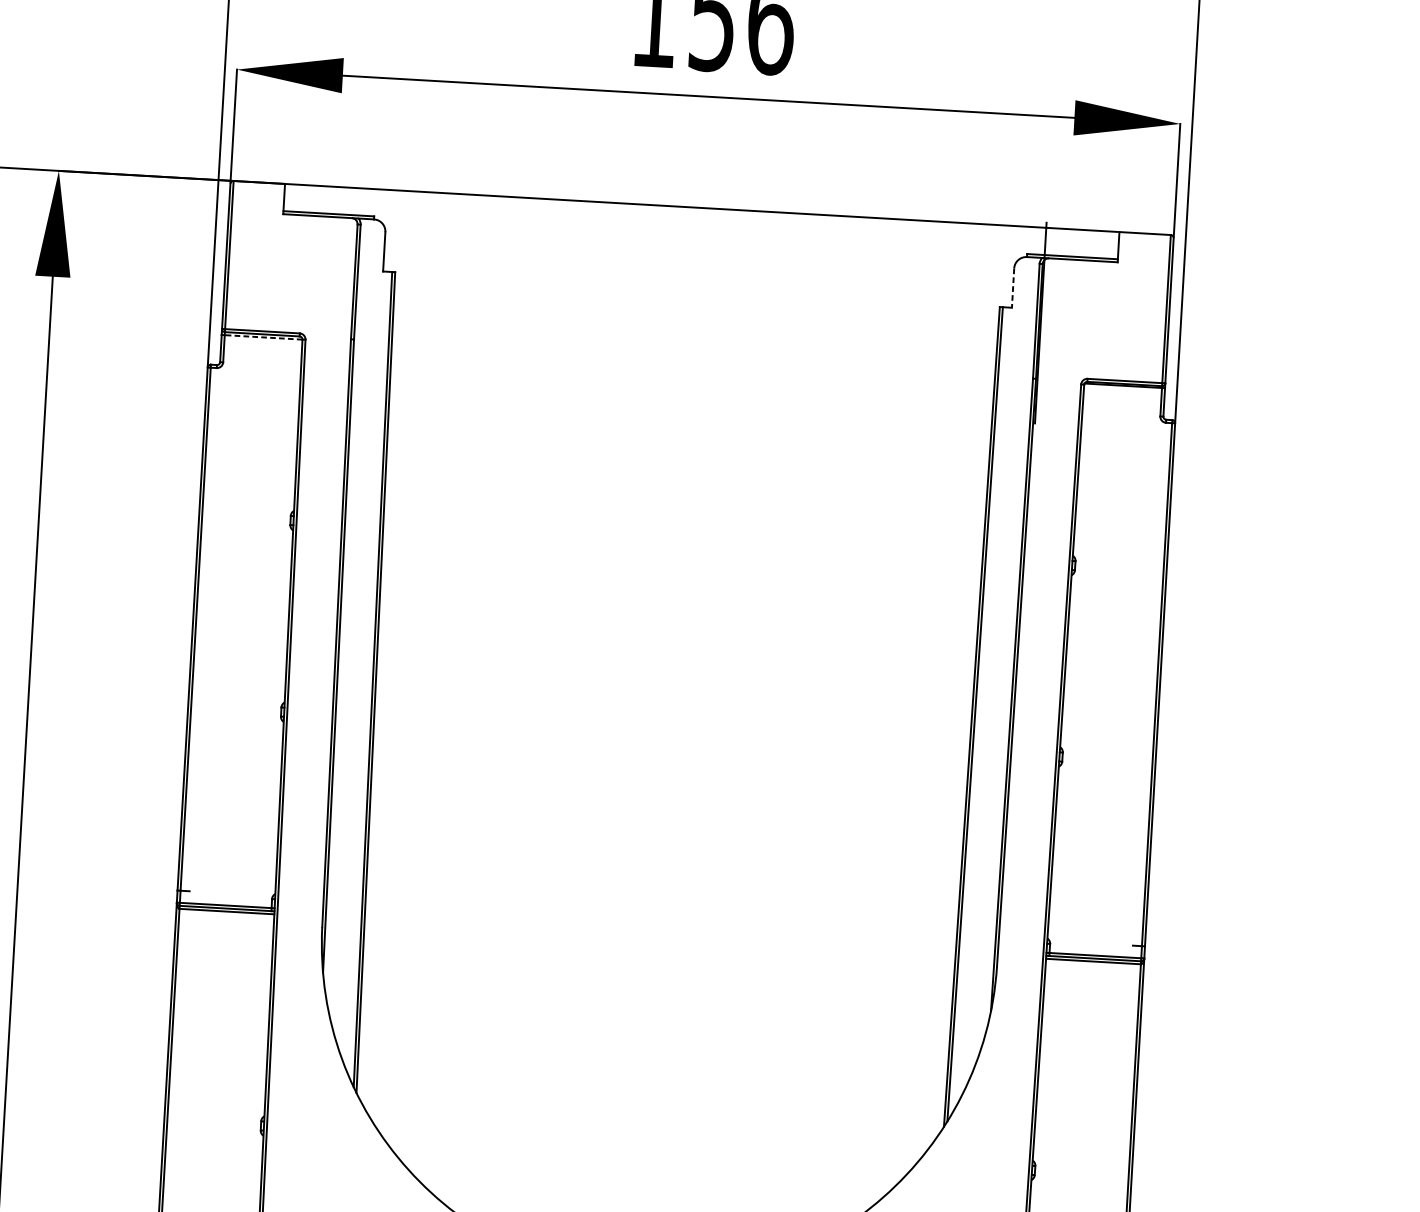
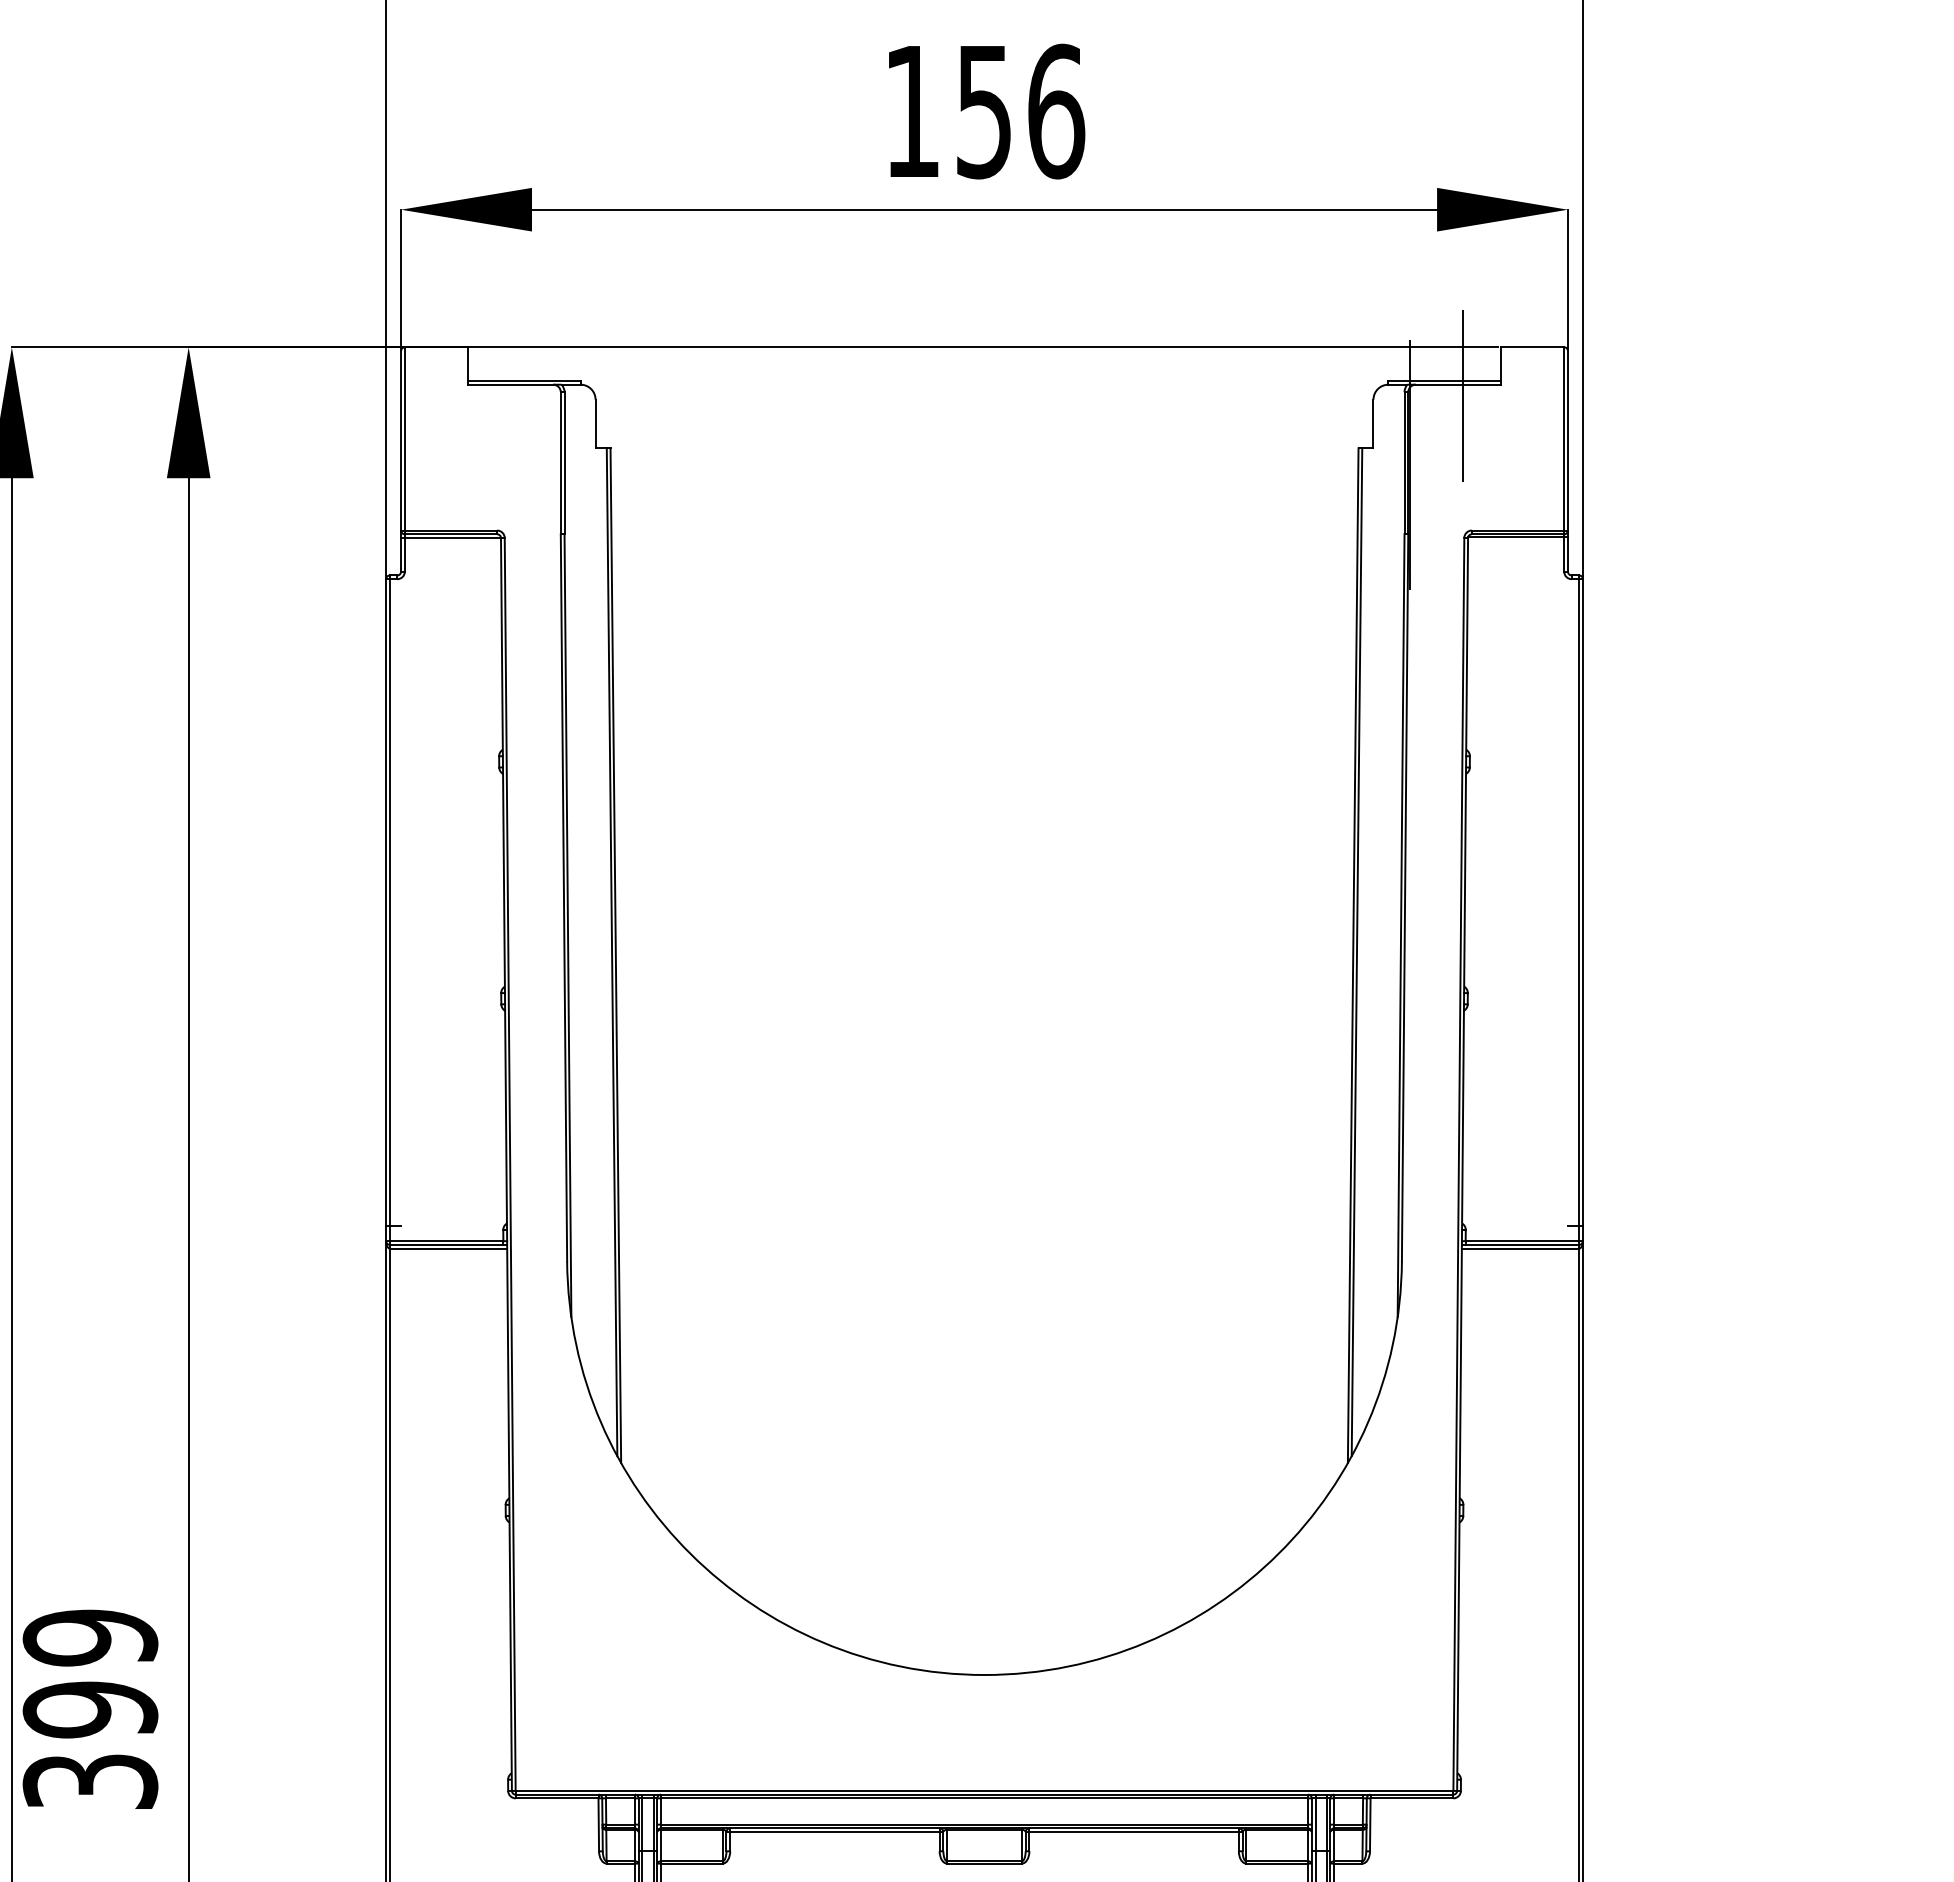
line: (1087, 269) -> (1463, 395), added
line: (1013, 288) -> (1373, 424), dashed -> solid
line: (263, 337) -> (452, 538), dashed -> solid

